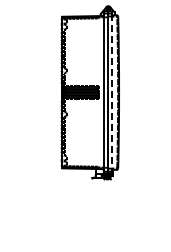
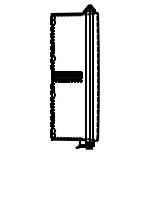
line: (112, 92) -> (93, 76), dashed -> solid

